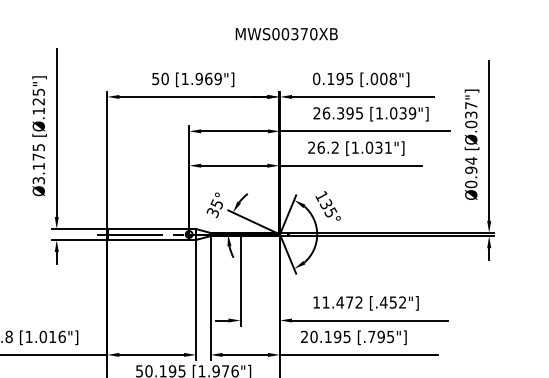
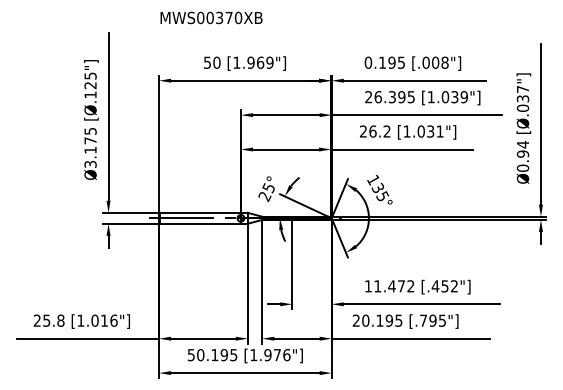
text: (286, 33) -> (211, 17), moved
text: (212, 212) -> (264, 196), 35° -> 25°

